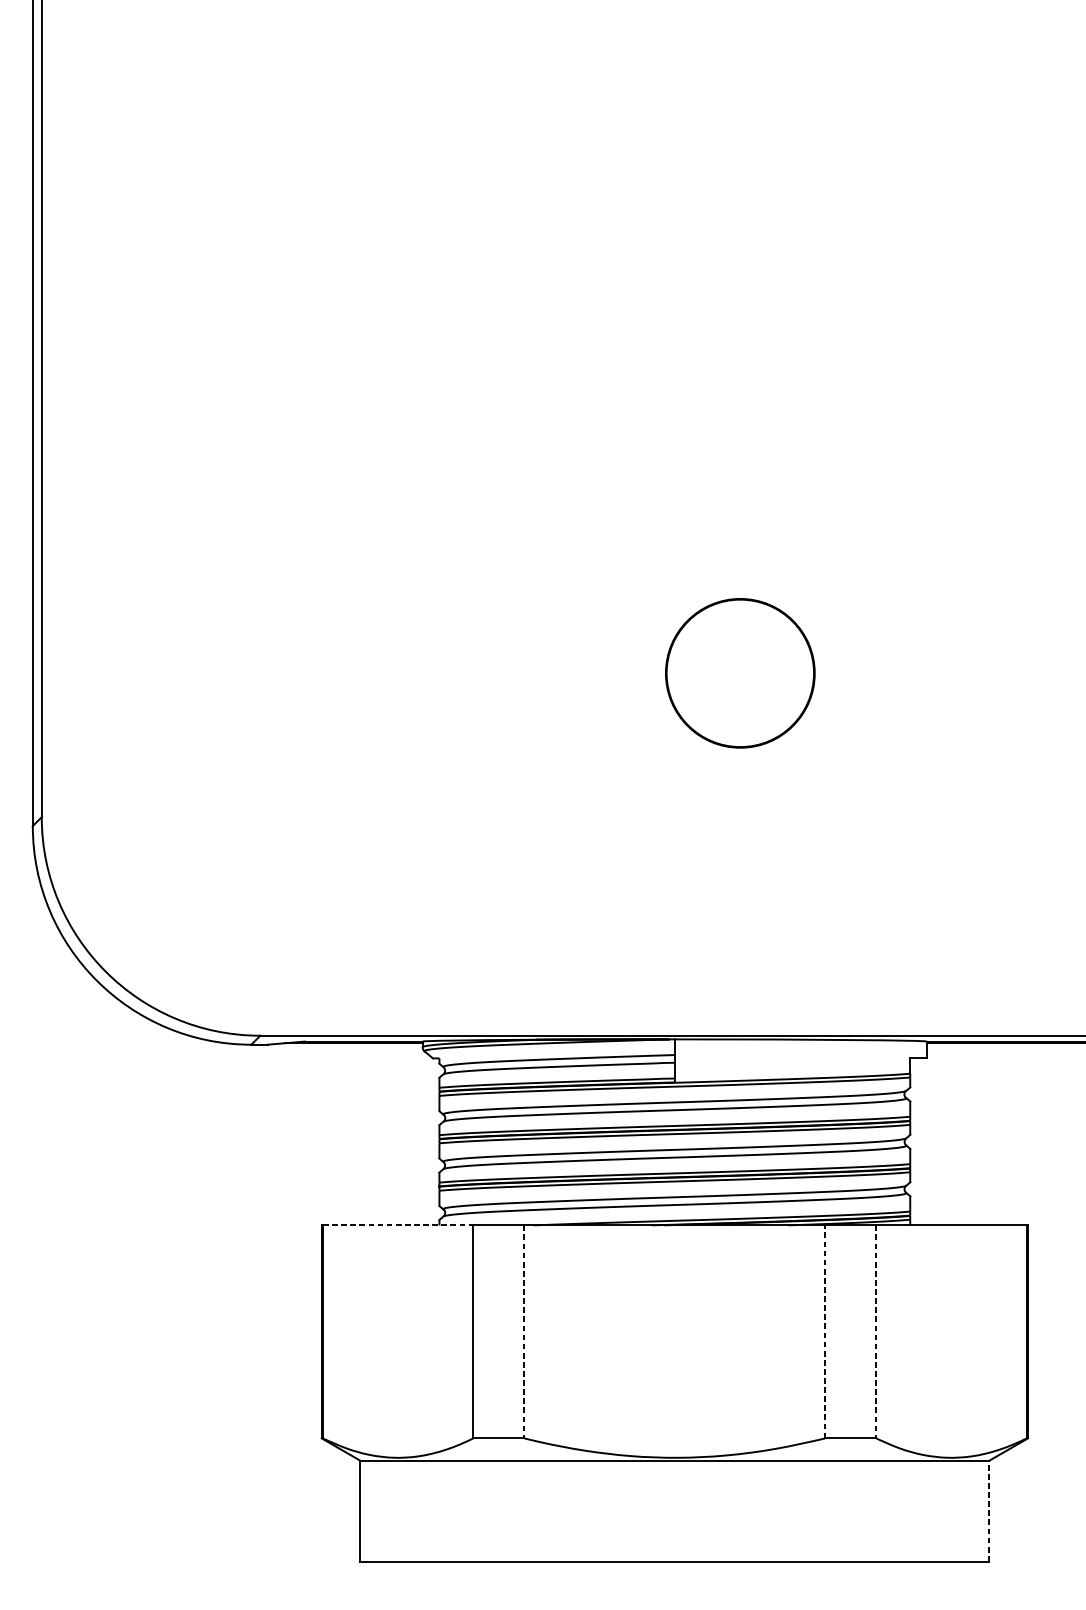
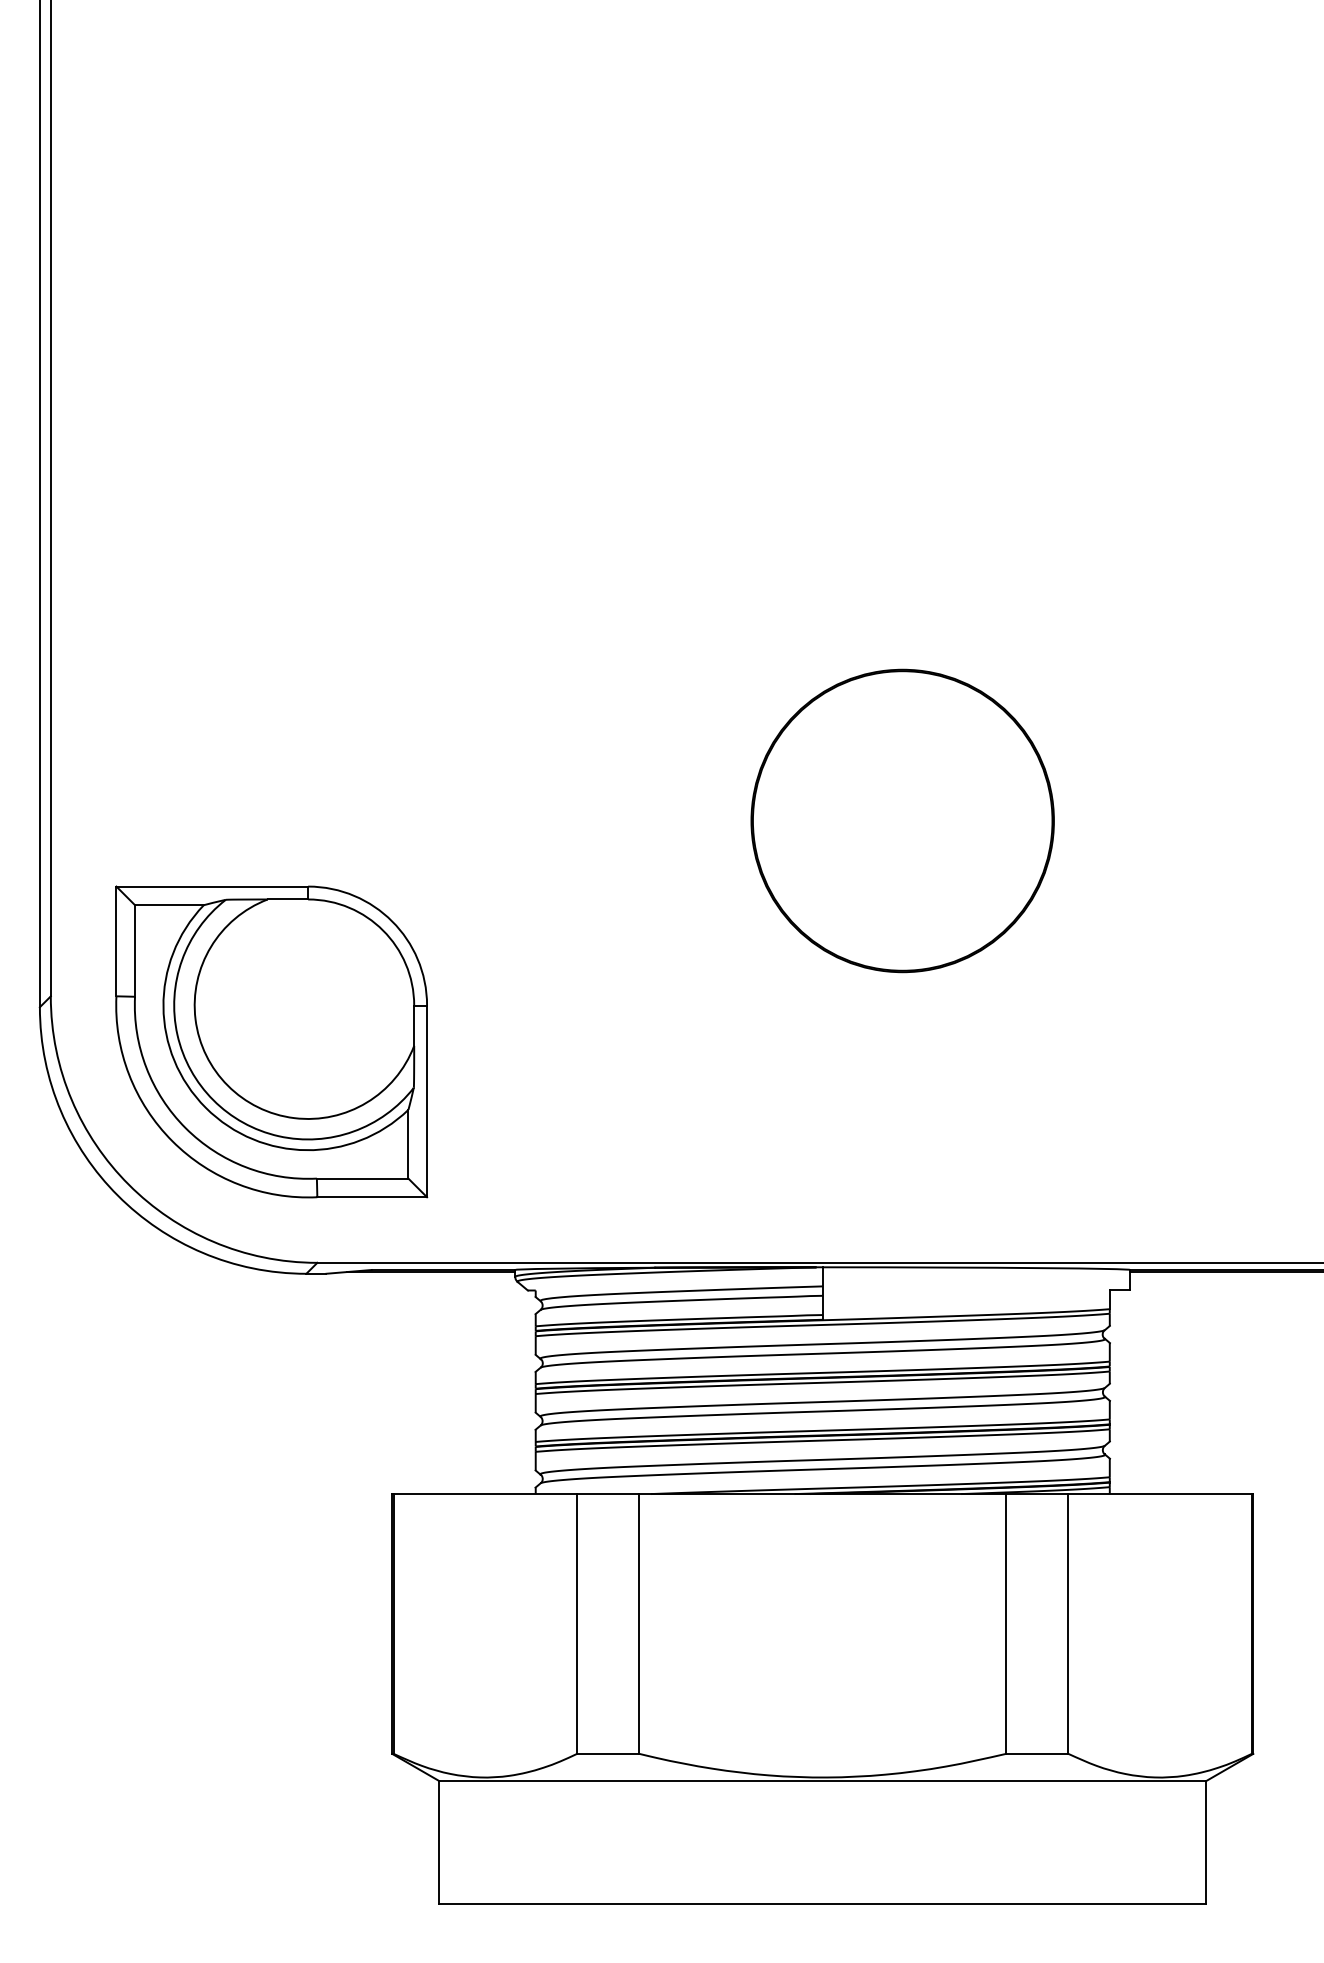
part: (740, 672) -> (902, 820), size x1.67
part: (222, 854) -> (271, 1041), added
line: (398, 1225) -> (485, 1494), dashed -> solid
line: (524, 1331) -> (639, 1623), dashed -> solid
line: (825, 1331) -> (1006, 1623), dashed -> solid
line: (876, 1331) -> (1068, 1623), dashed -> solid
line: (989, 1511) -> (1206, 1842), dashed -> solid

